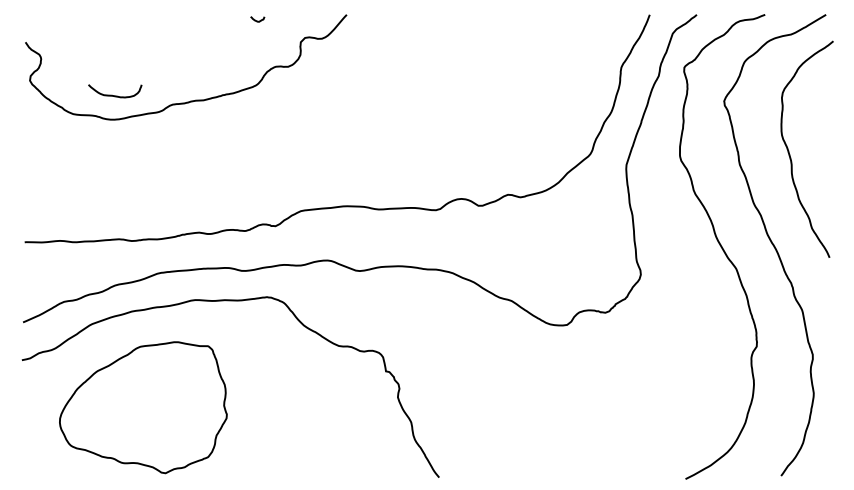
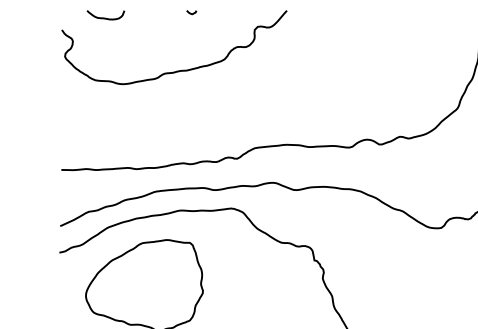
curve: (257, 20) -> (191, 13), moved
curve: (115, 95) -> (106, 18), moved

